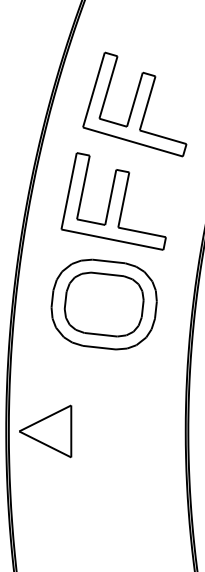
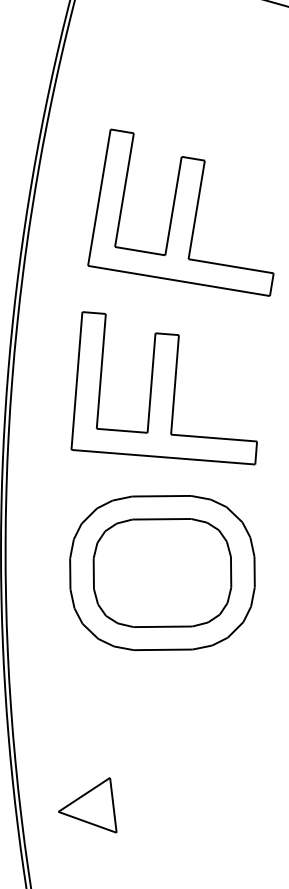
part: (45, 431) -> (85, 808), size x0.6

